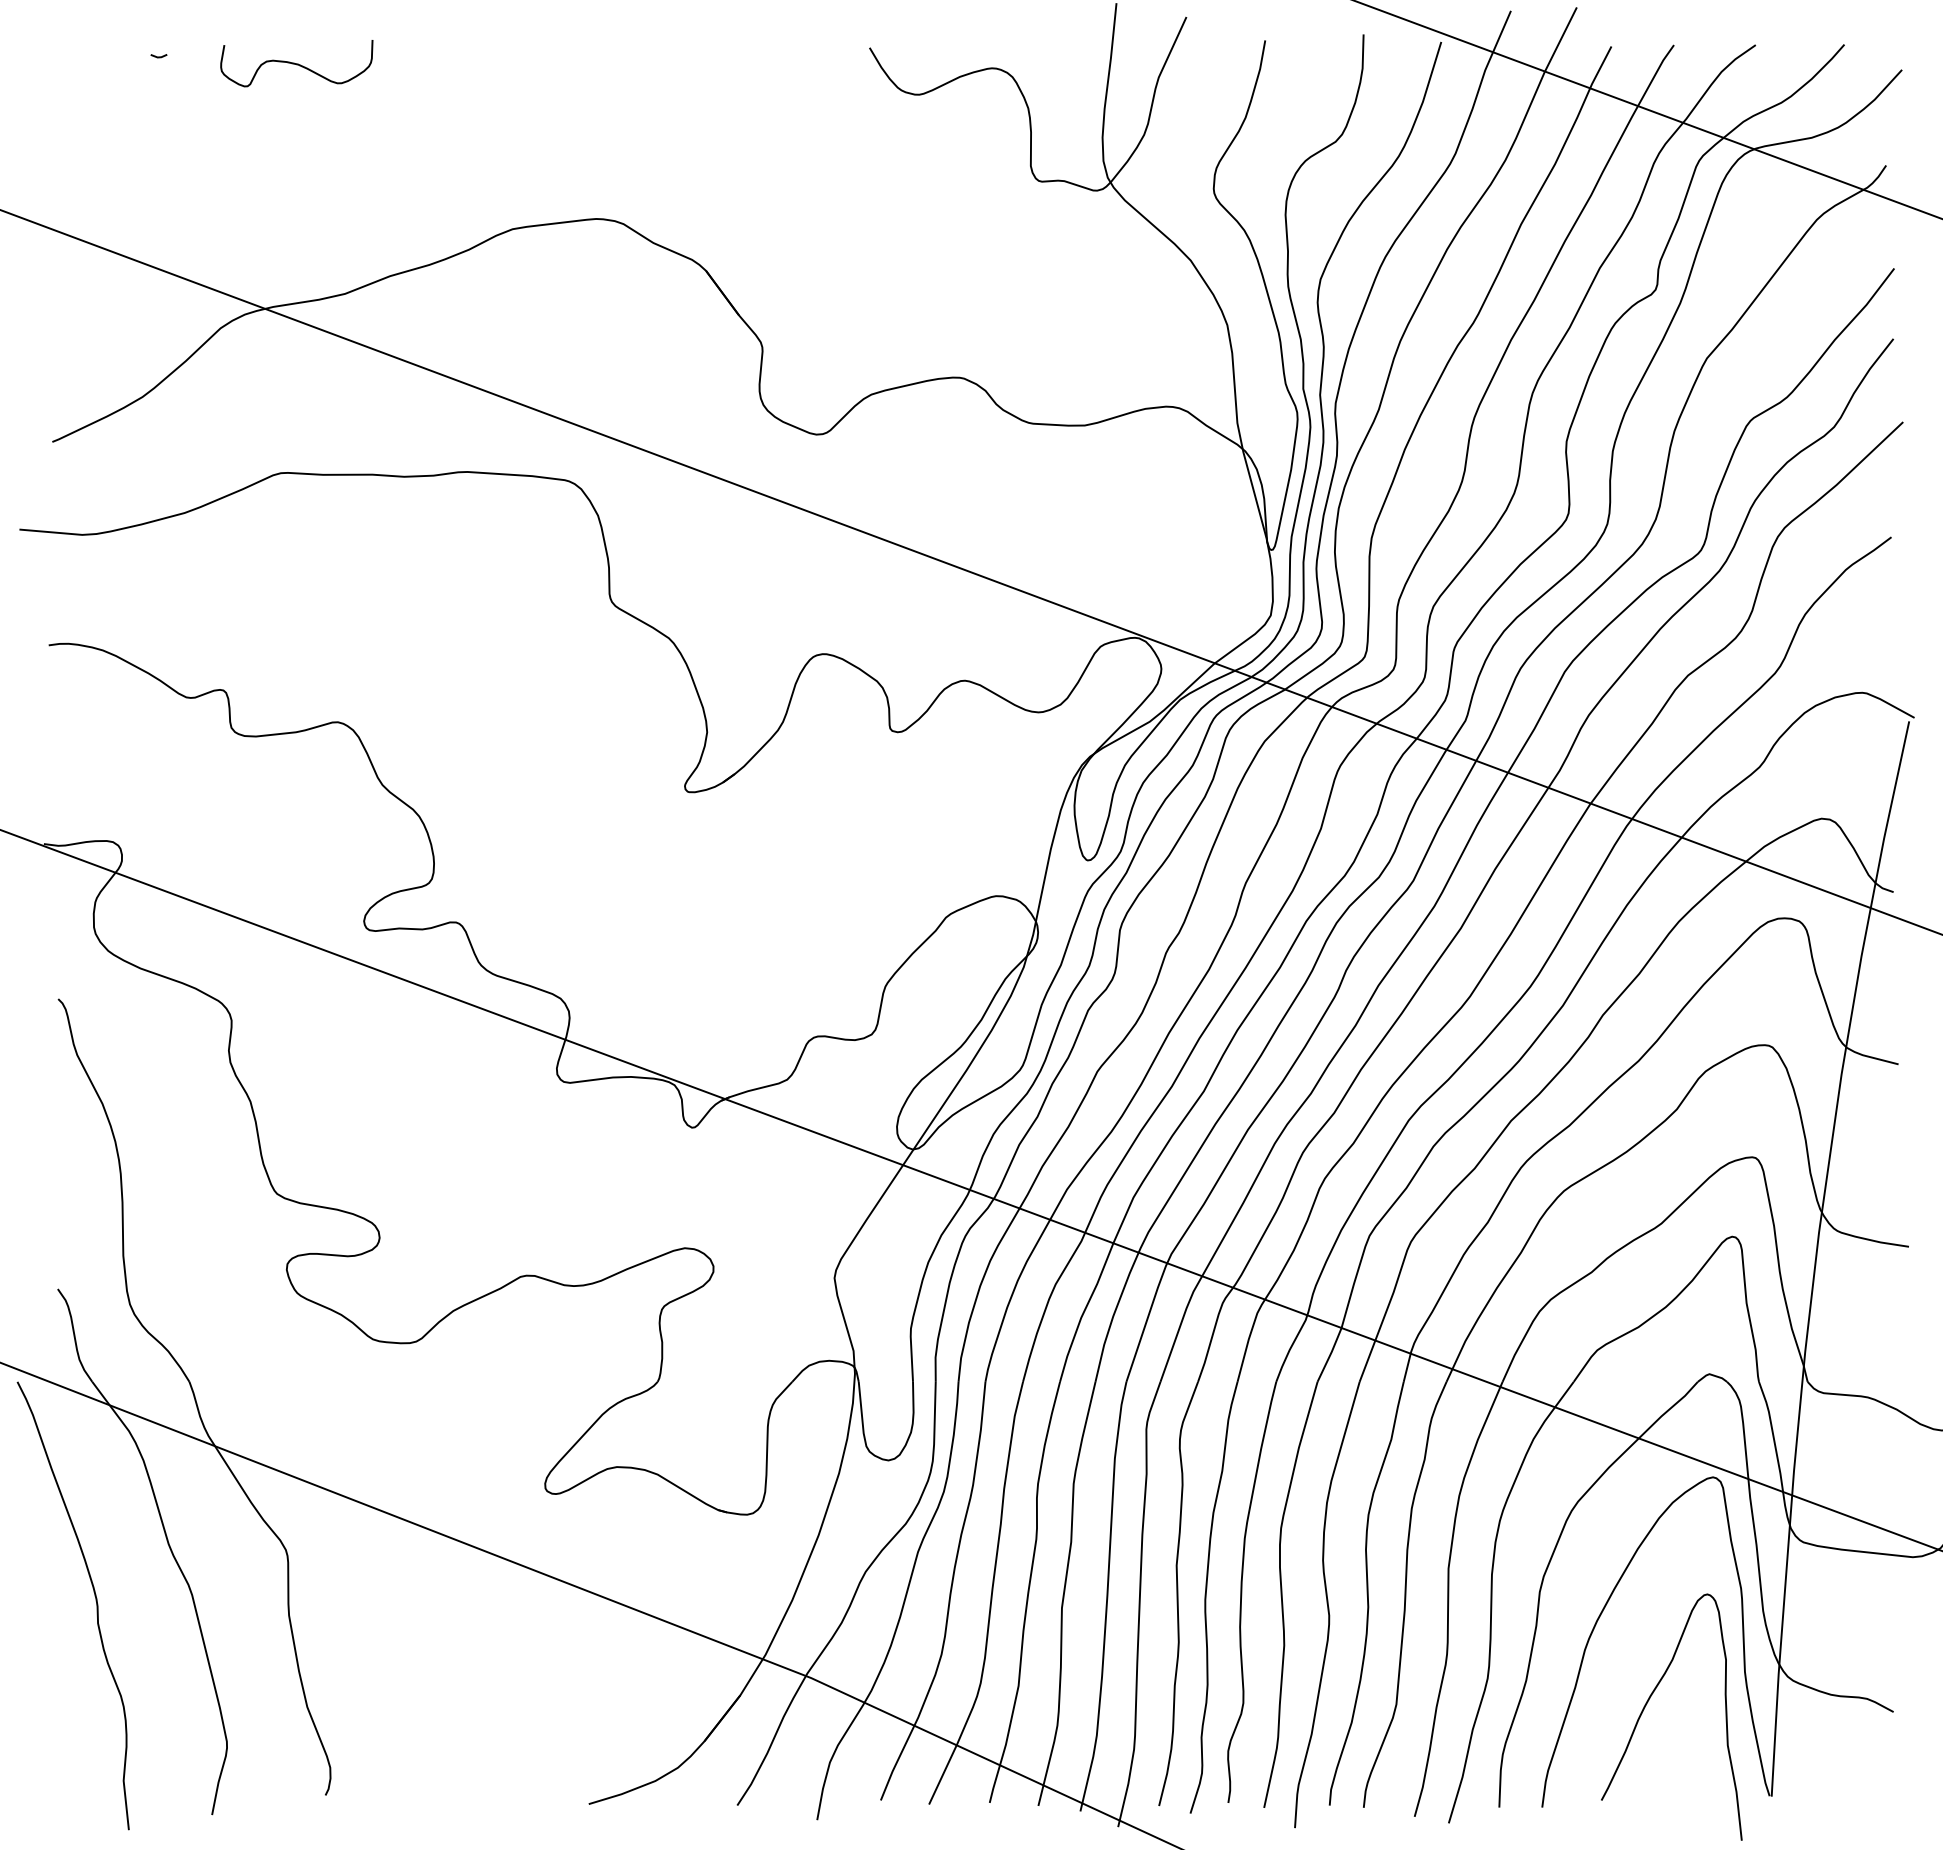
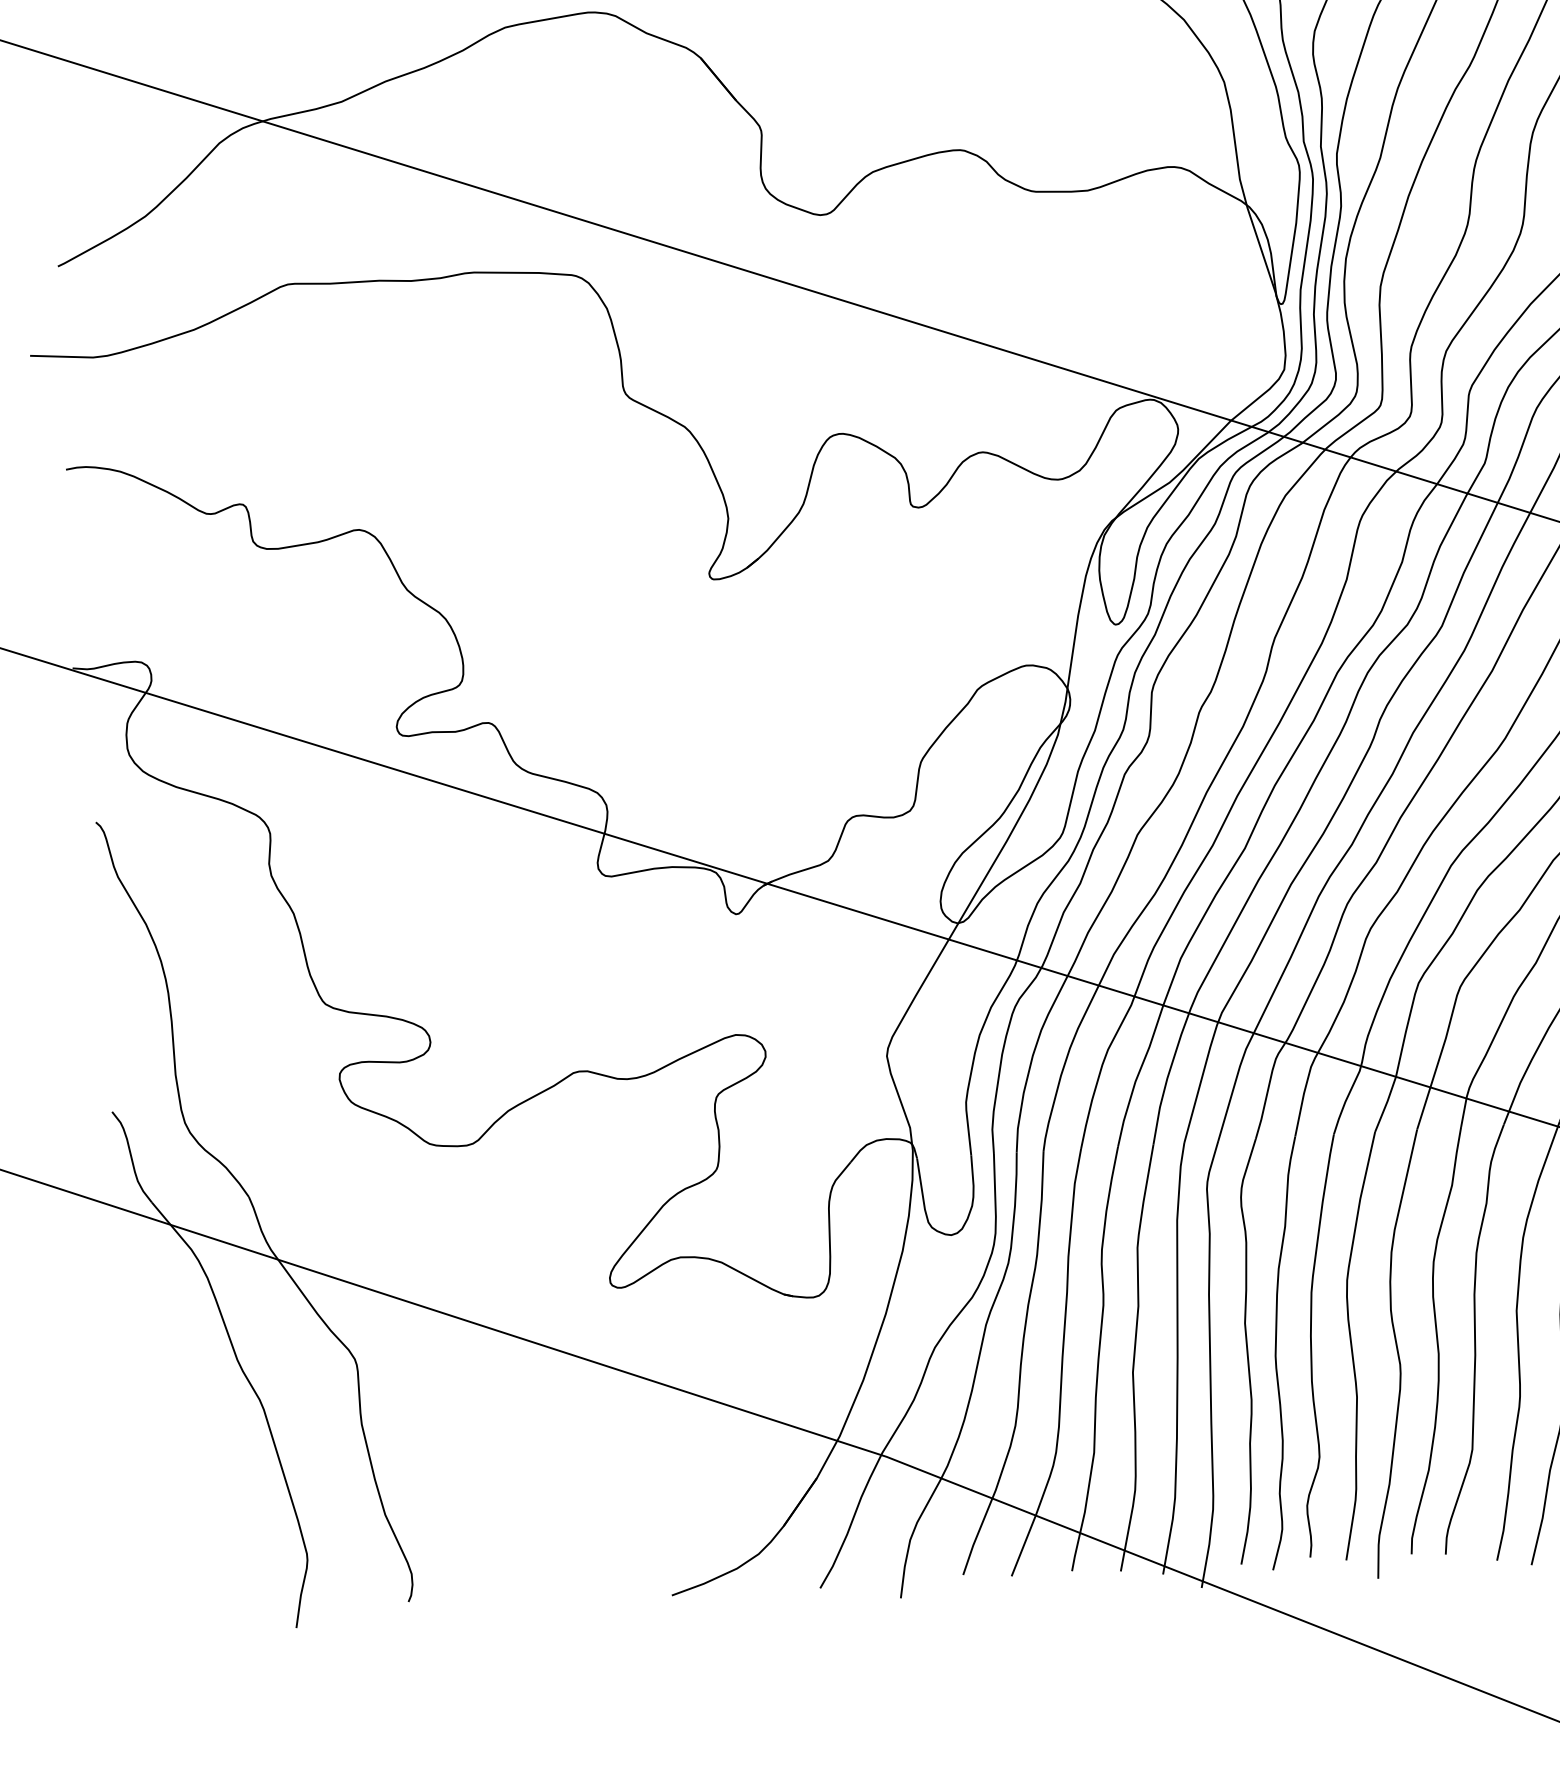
curve: (95, 1601) -> (167, 1421), removed

